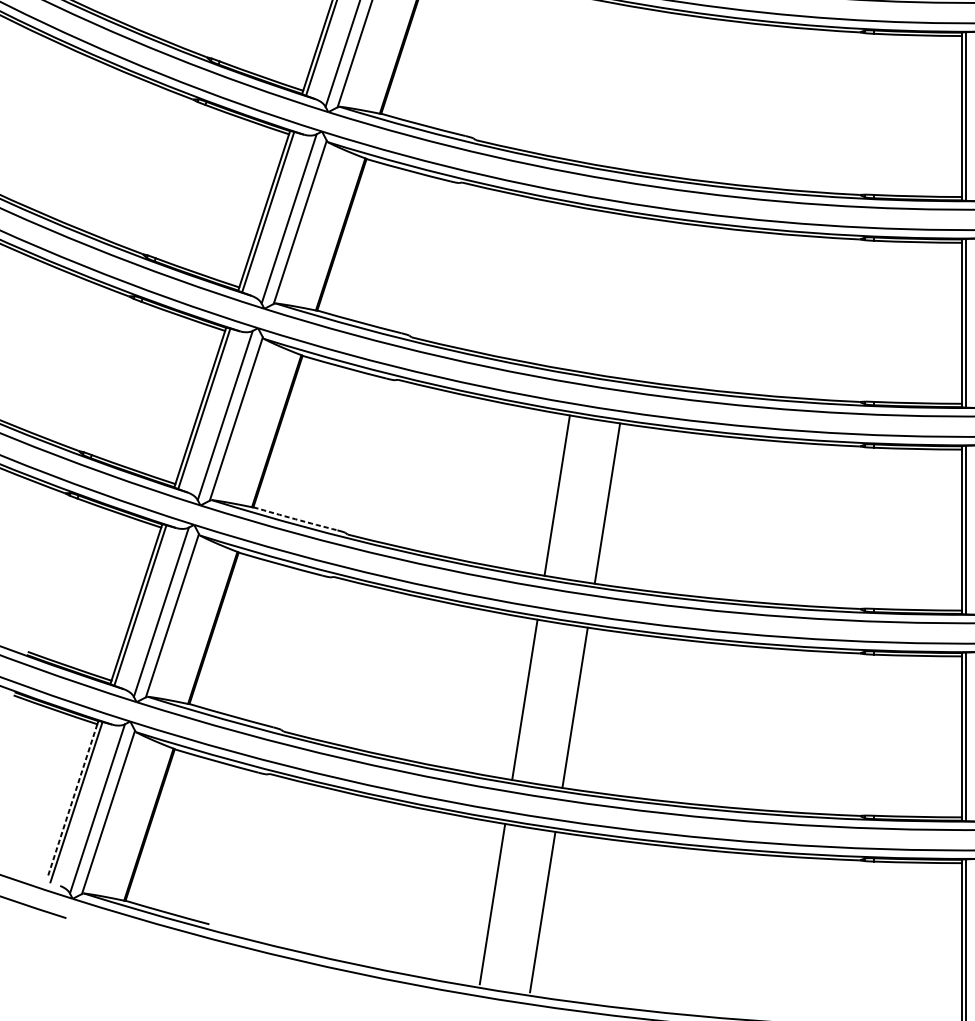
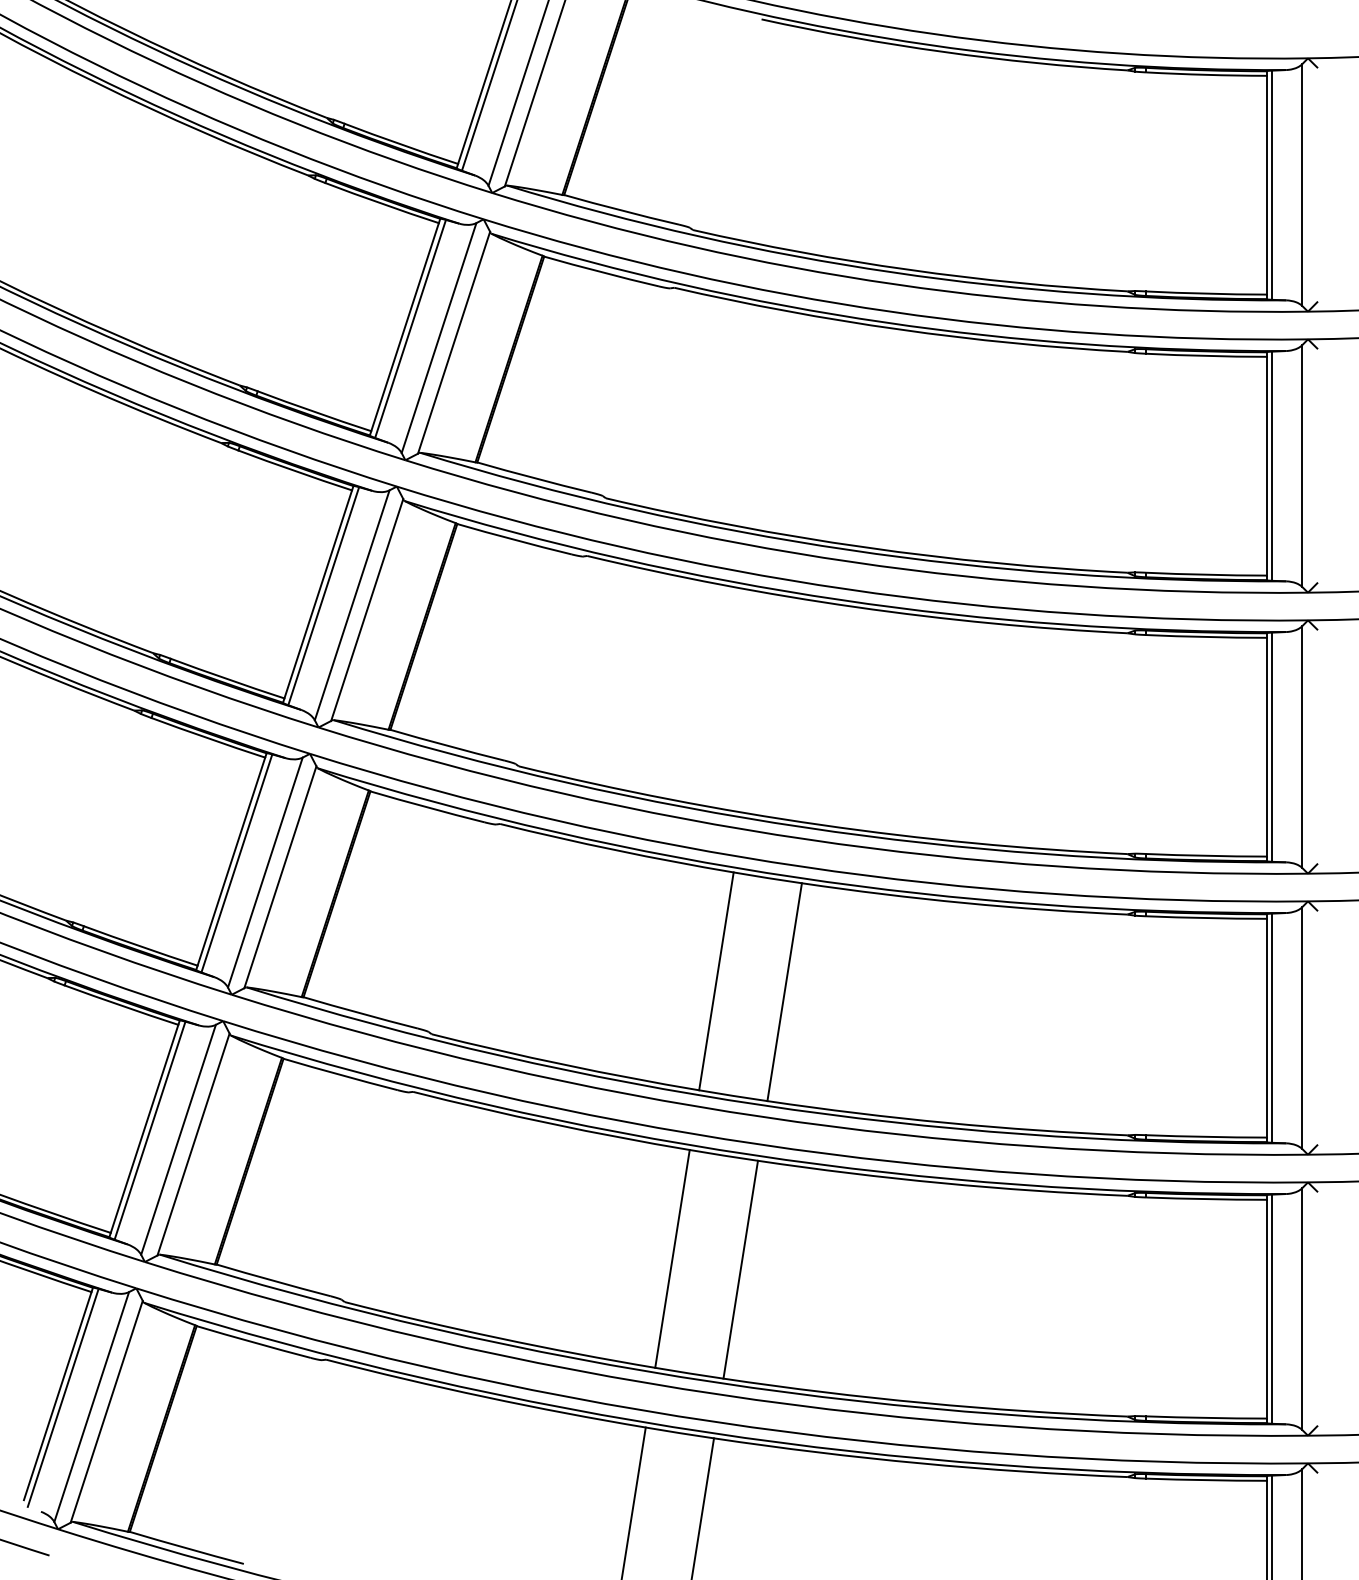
arc: (295, 519) -> (360, 1013), dashed -> solid
line: (72, 801) -> (57, 1396), dashed -> solid

